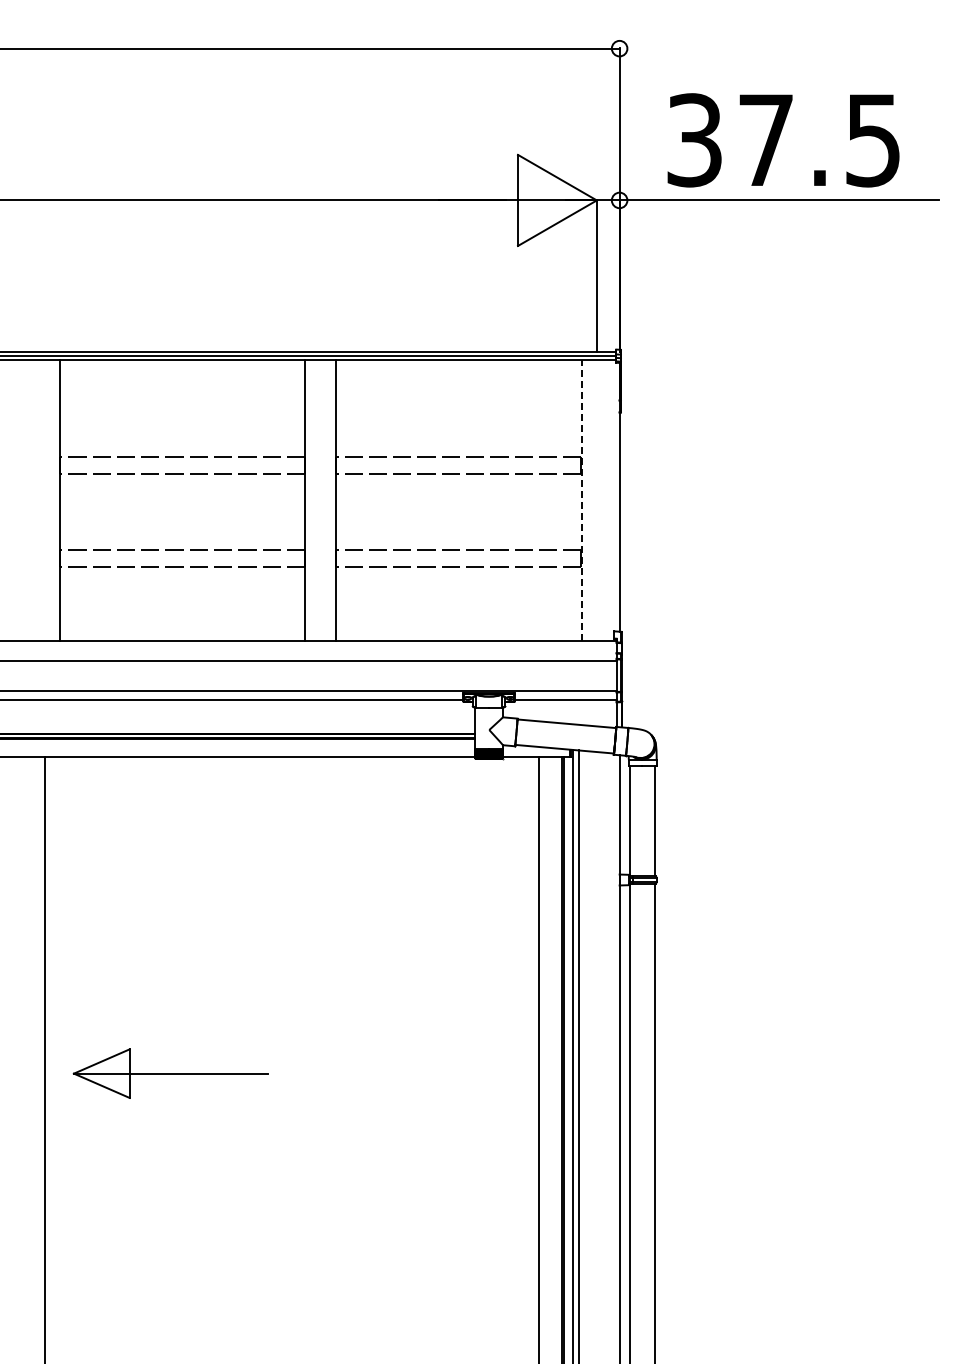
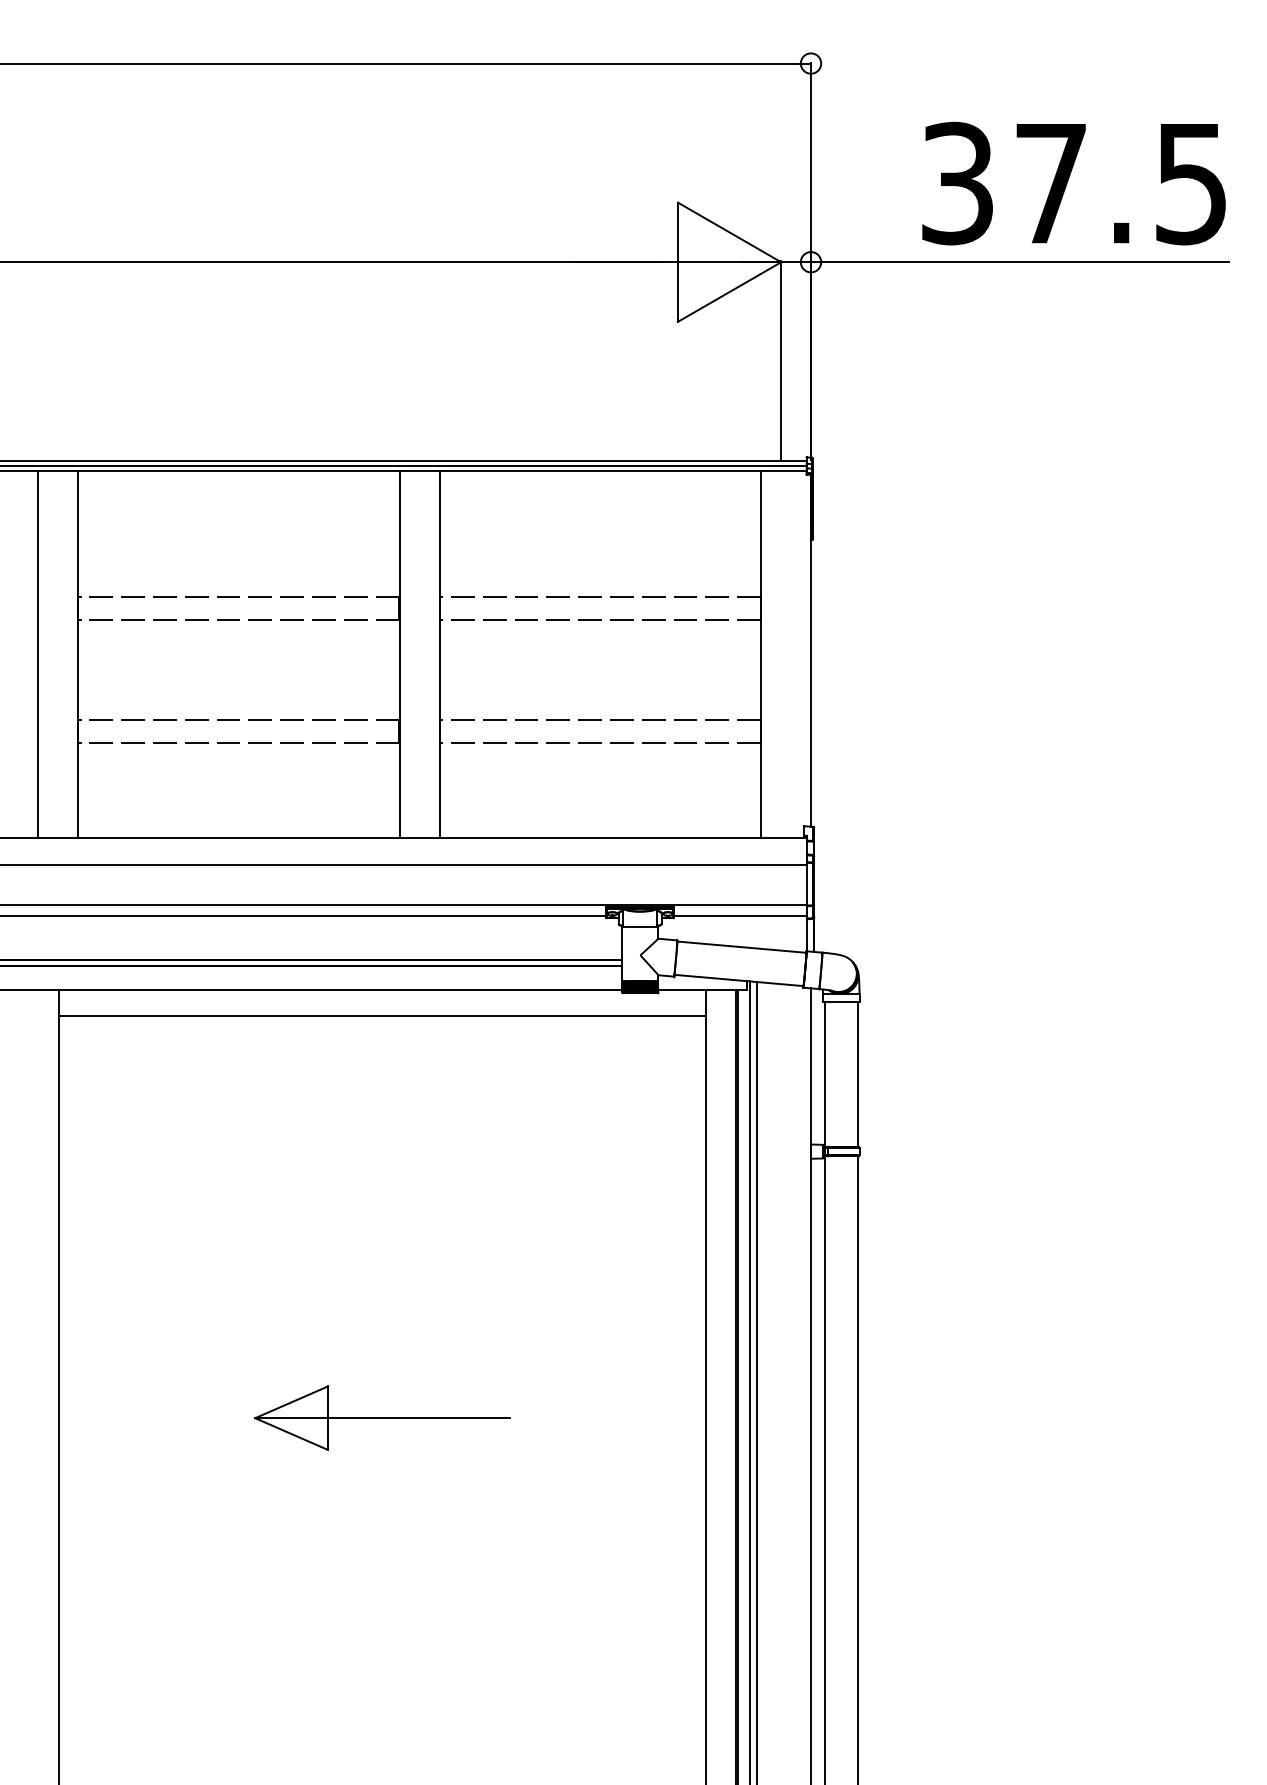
text: (783, 140) -> (1073, 183), moved
line: (29, 499) -> (38, 653), added
line: (581, 499) -> (761, 653), dashed -> solid
line: (292, 776) -> (382, 1016), added
part: (170, 1073) -> (381, 1417), moved

